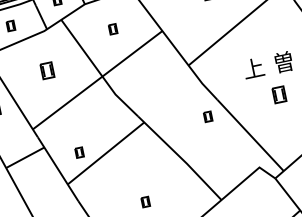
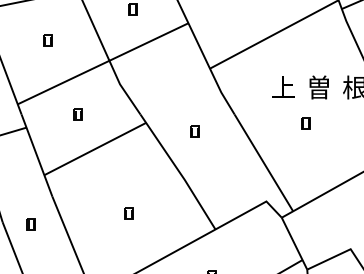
part: (46, 70) -> (47, 40), size x0.62
part: (278, 94) -> (305, 123), size x0.62
part: (207, 116) -> (194, 131), moved
part: (78, 152) -> (77, 114), moved

